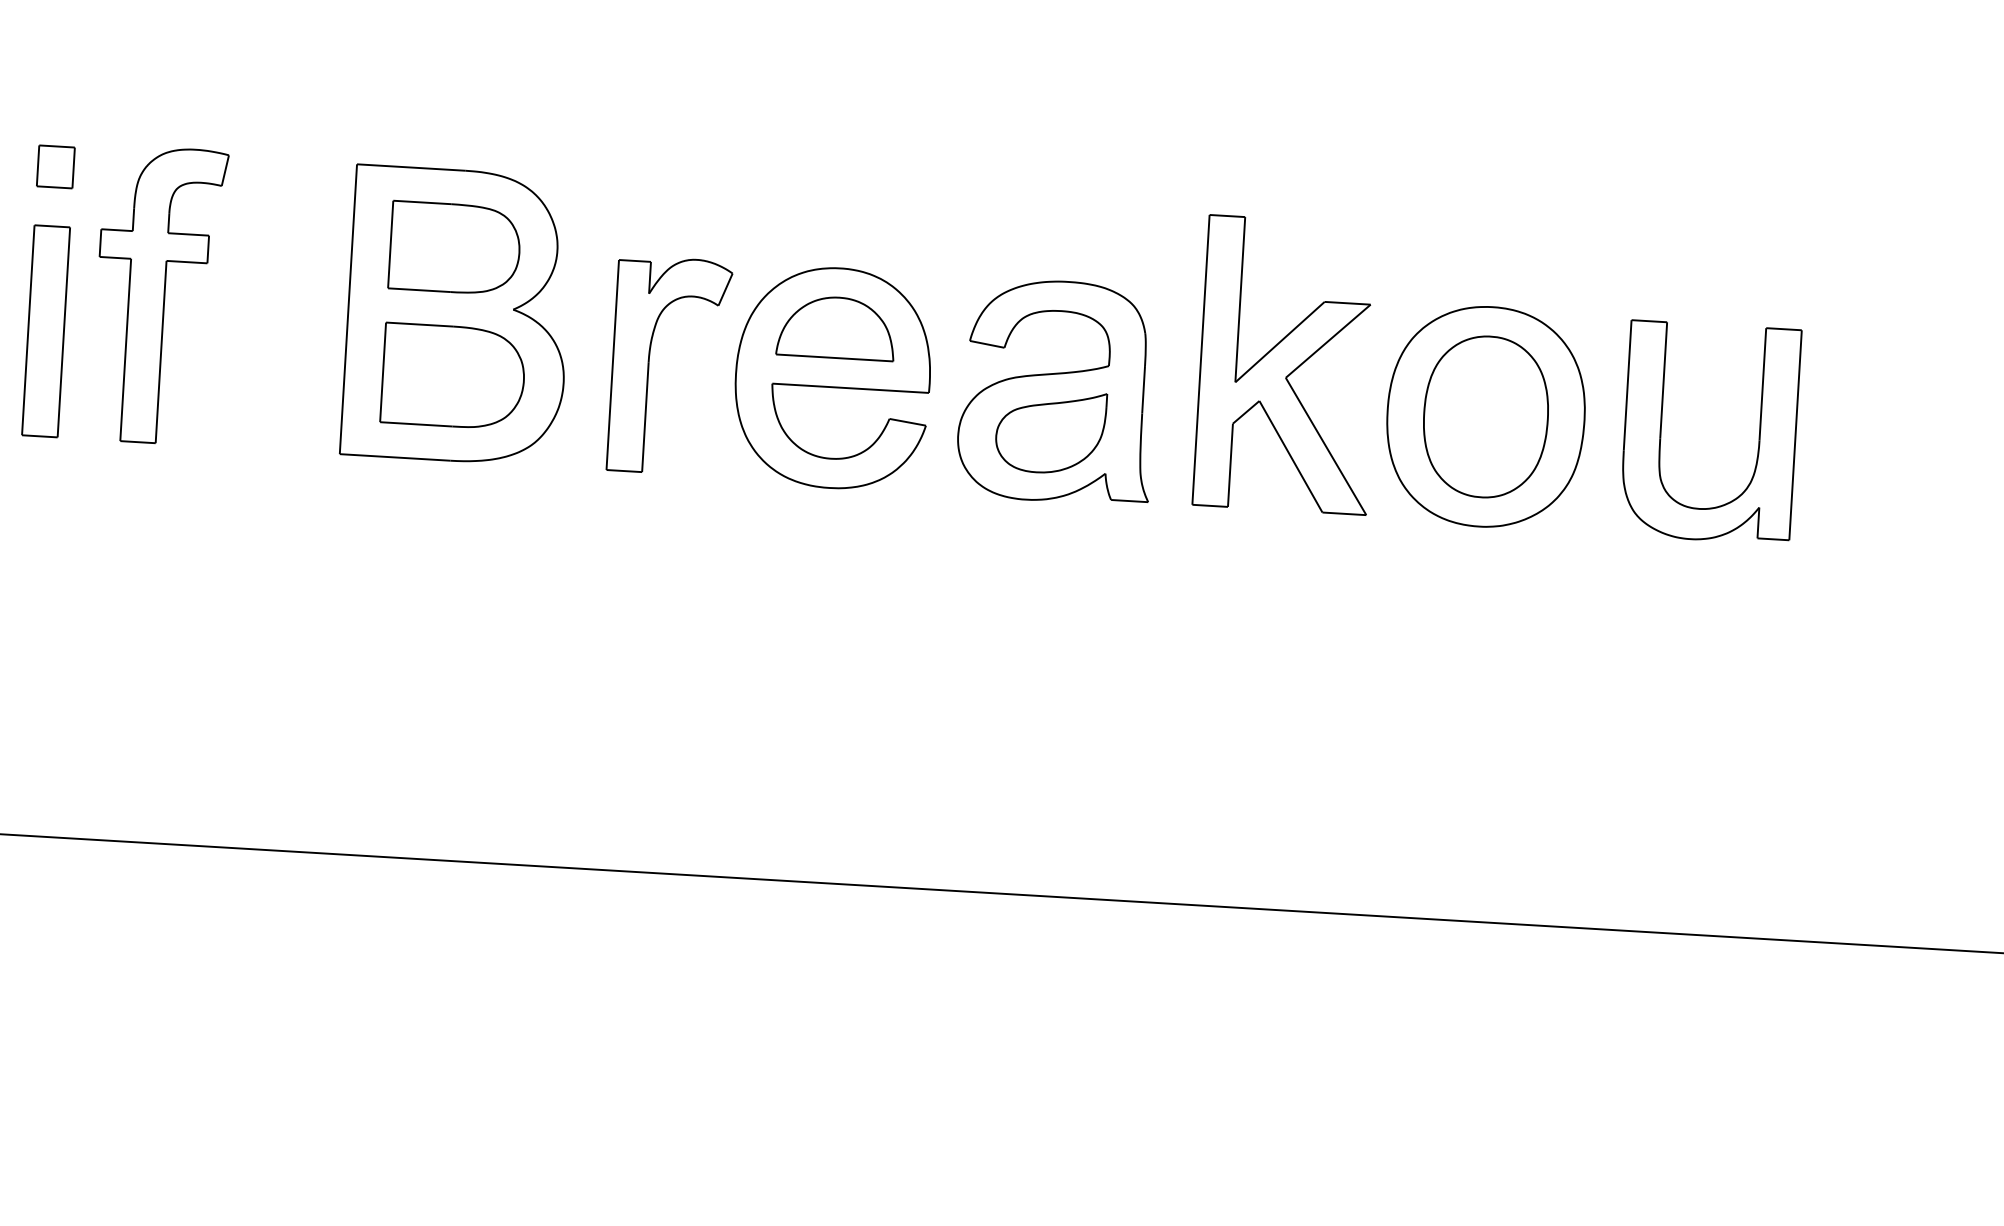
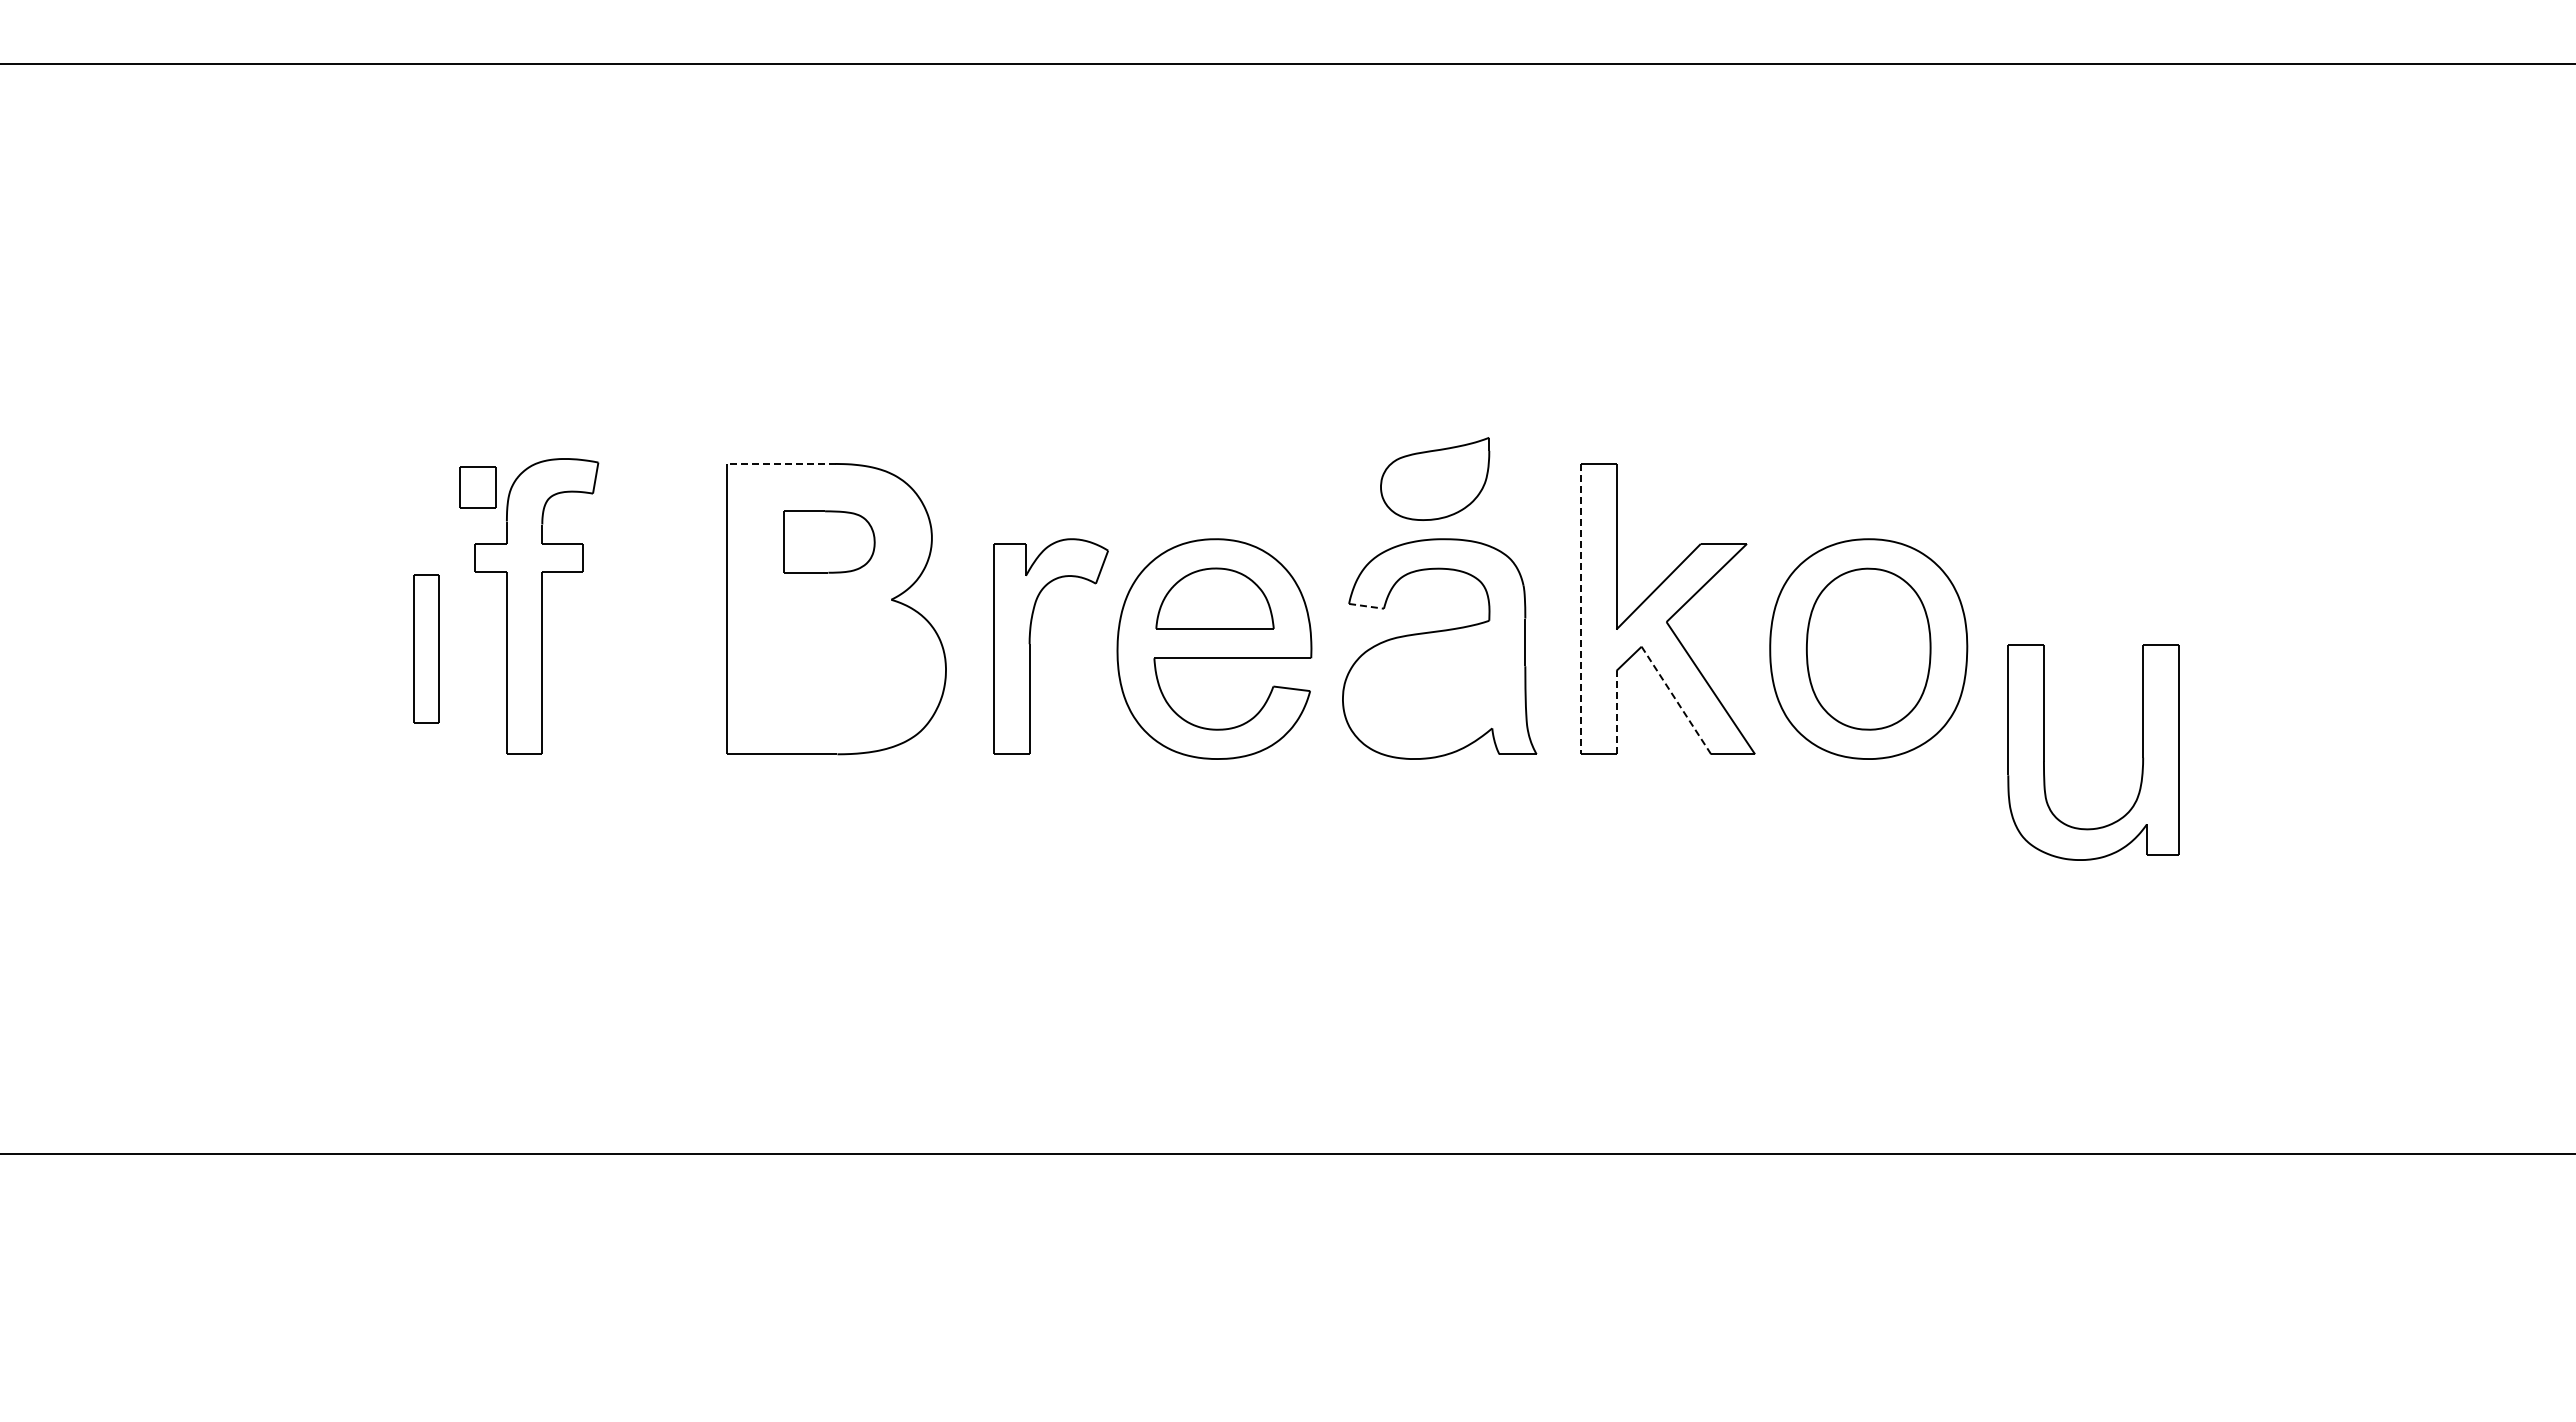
part: (55, 166) -> (477, 487), moved
line: (410, 167) -> (780, 463), solid -> dashed
part: (454, 247) -> (829, 541), size x0.7
part: (45, 330) -> (425, 648), size x0.7
line: (987, 344) -> (1366, 606), solid -> dashed
line: (1200, 360) -> (1580, 609), solid -> dashed
part: (453, 375) -> (835, 669), removed
part: (1661, 429) -> (2044, 752), moved
part: (1051, 431) -> (1435, 478), moved
line: (1291, 456) -> (1676, 700), solid -> dashed
line: (1230, 465) -> (1616, 712), solid -> dashed

